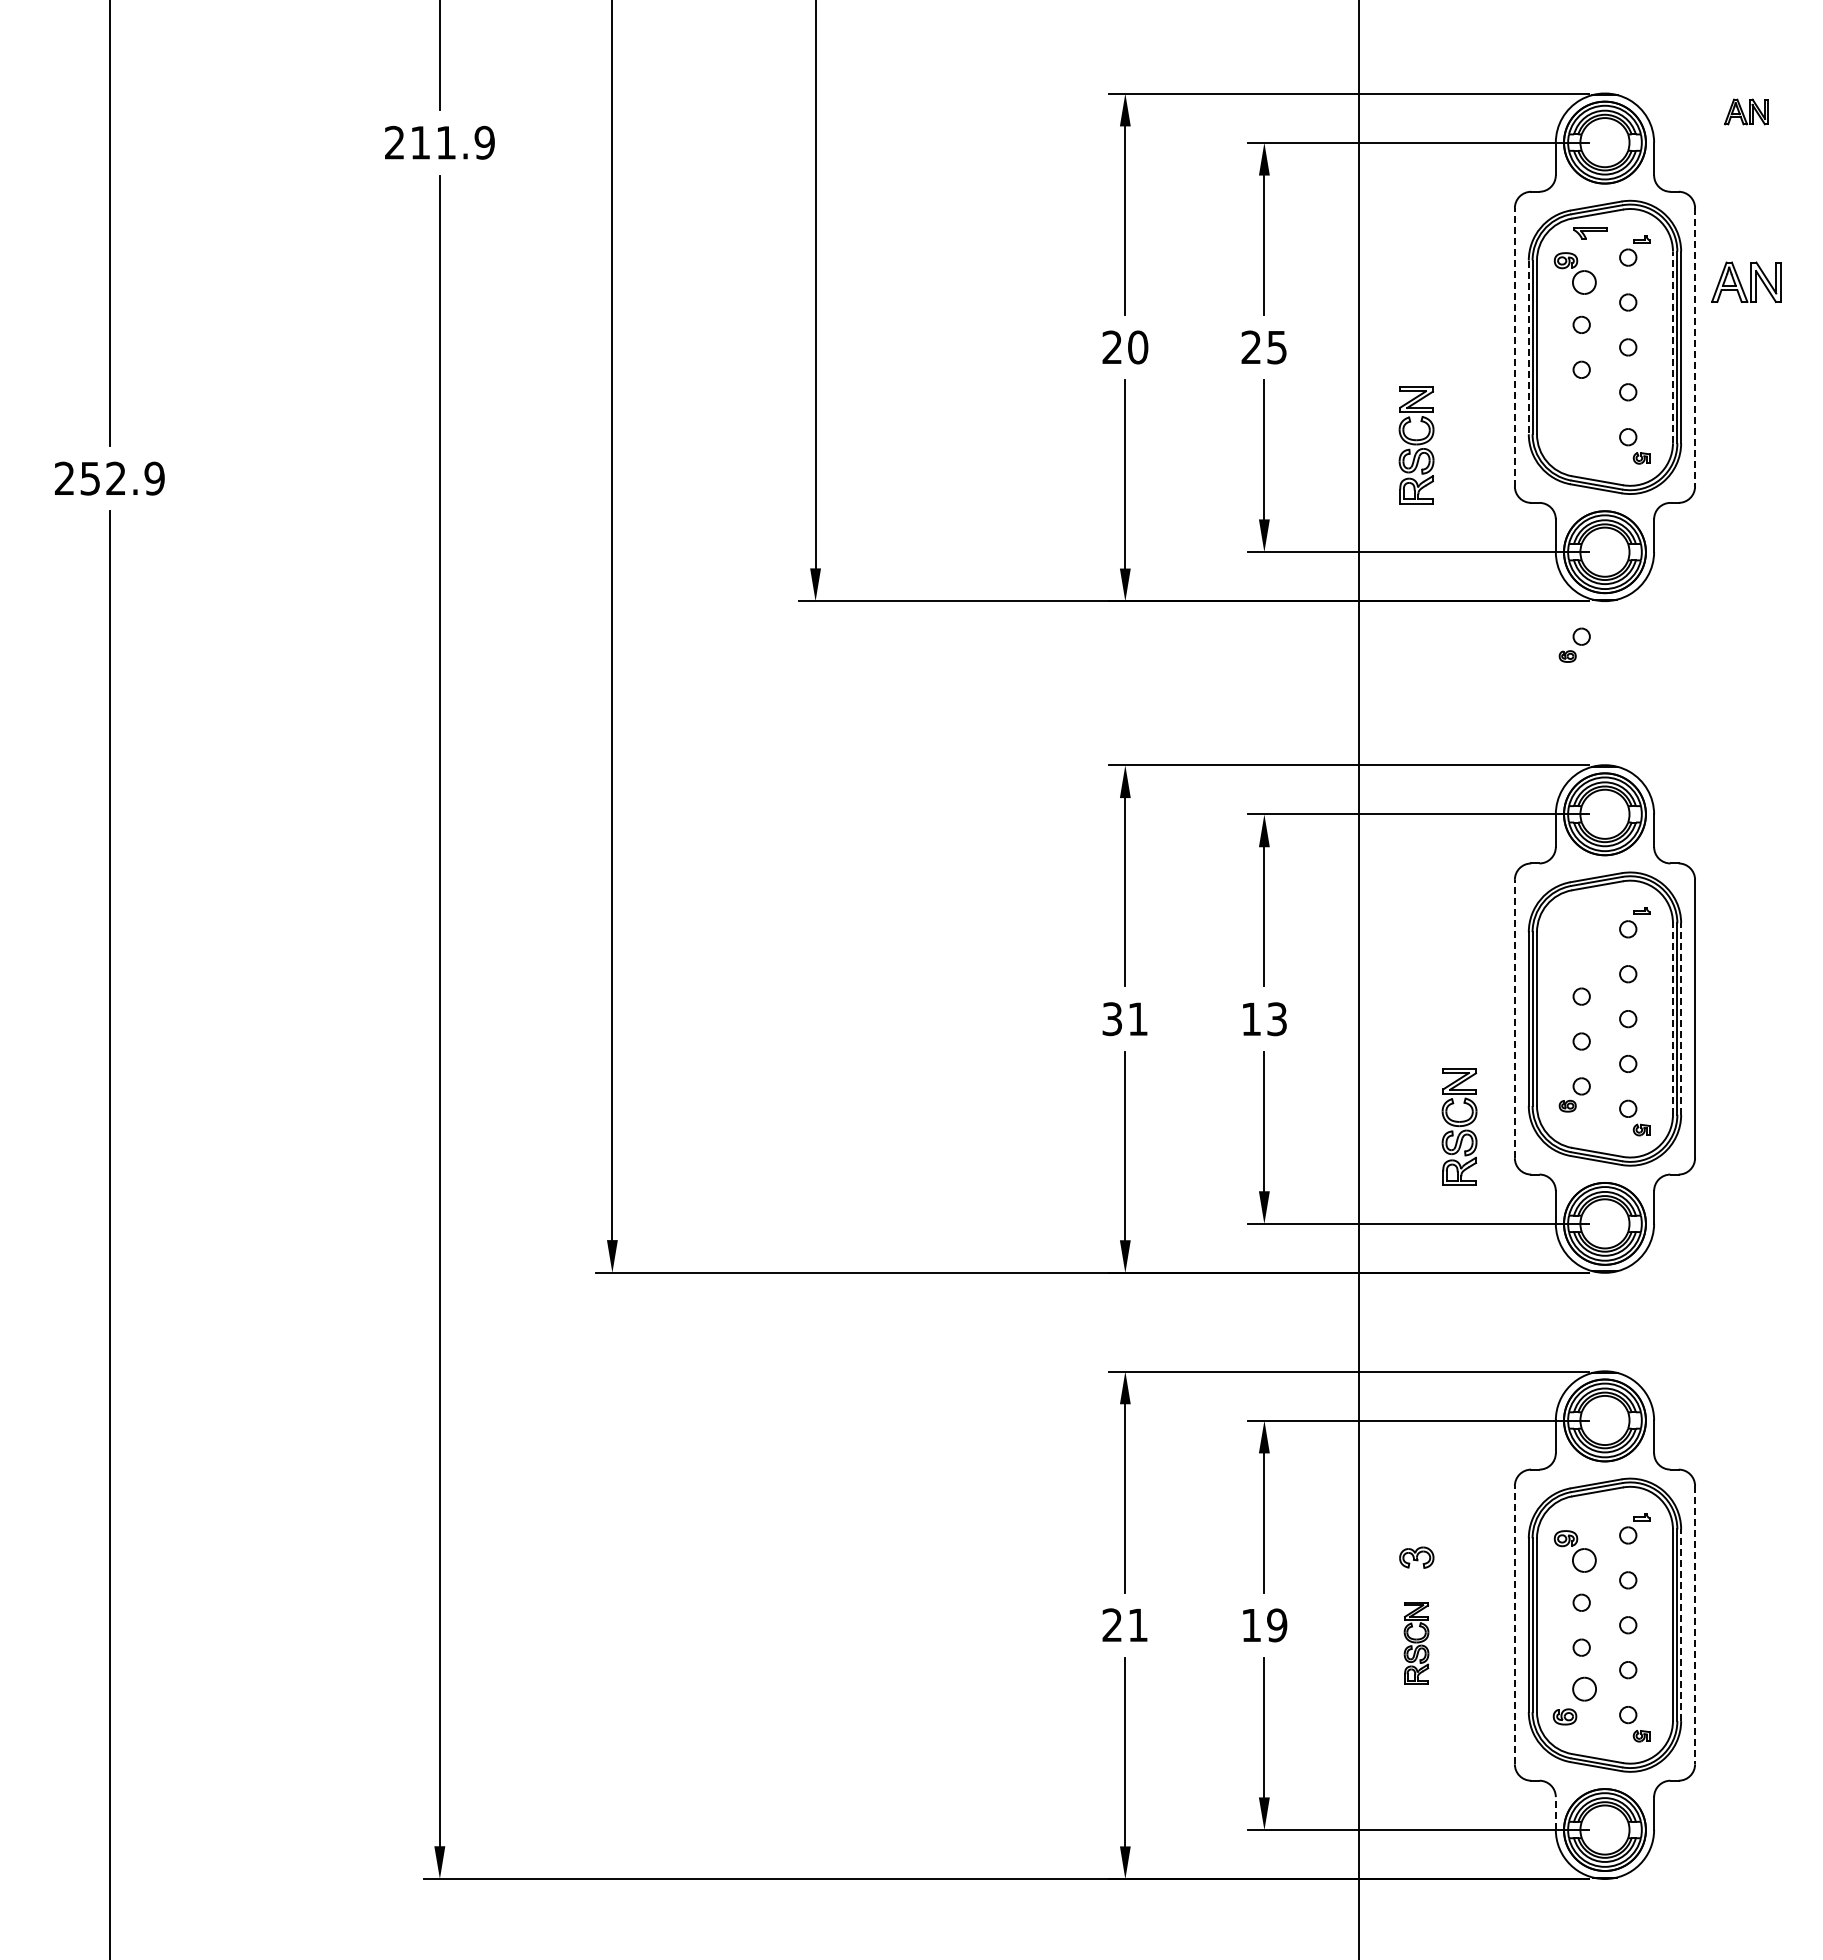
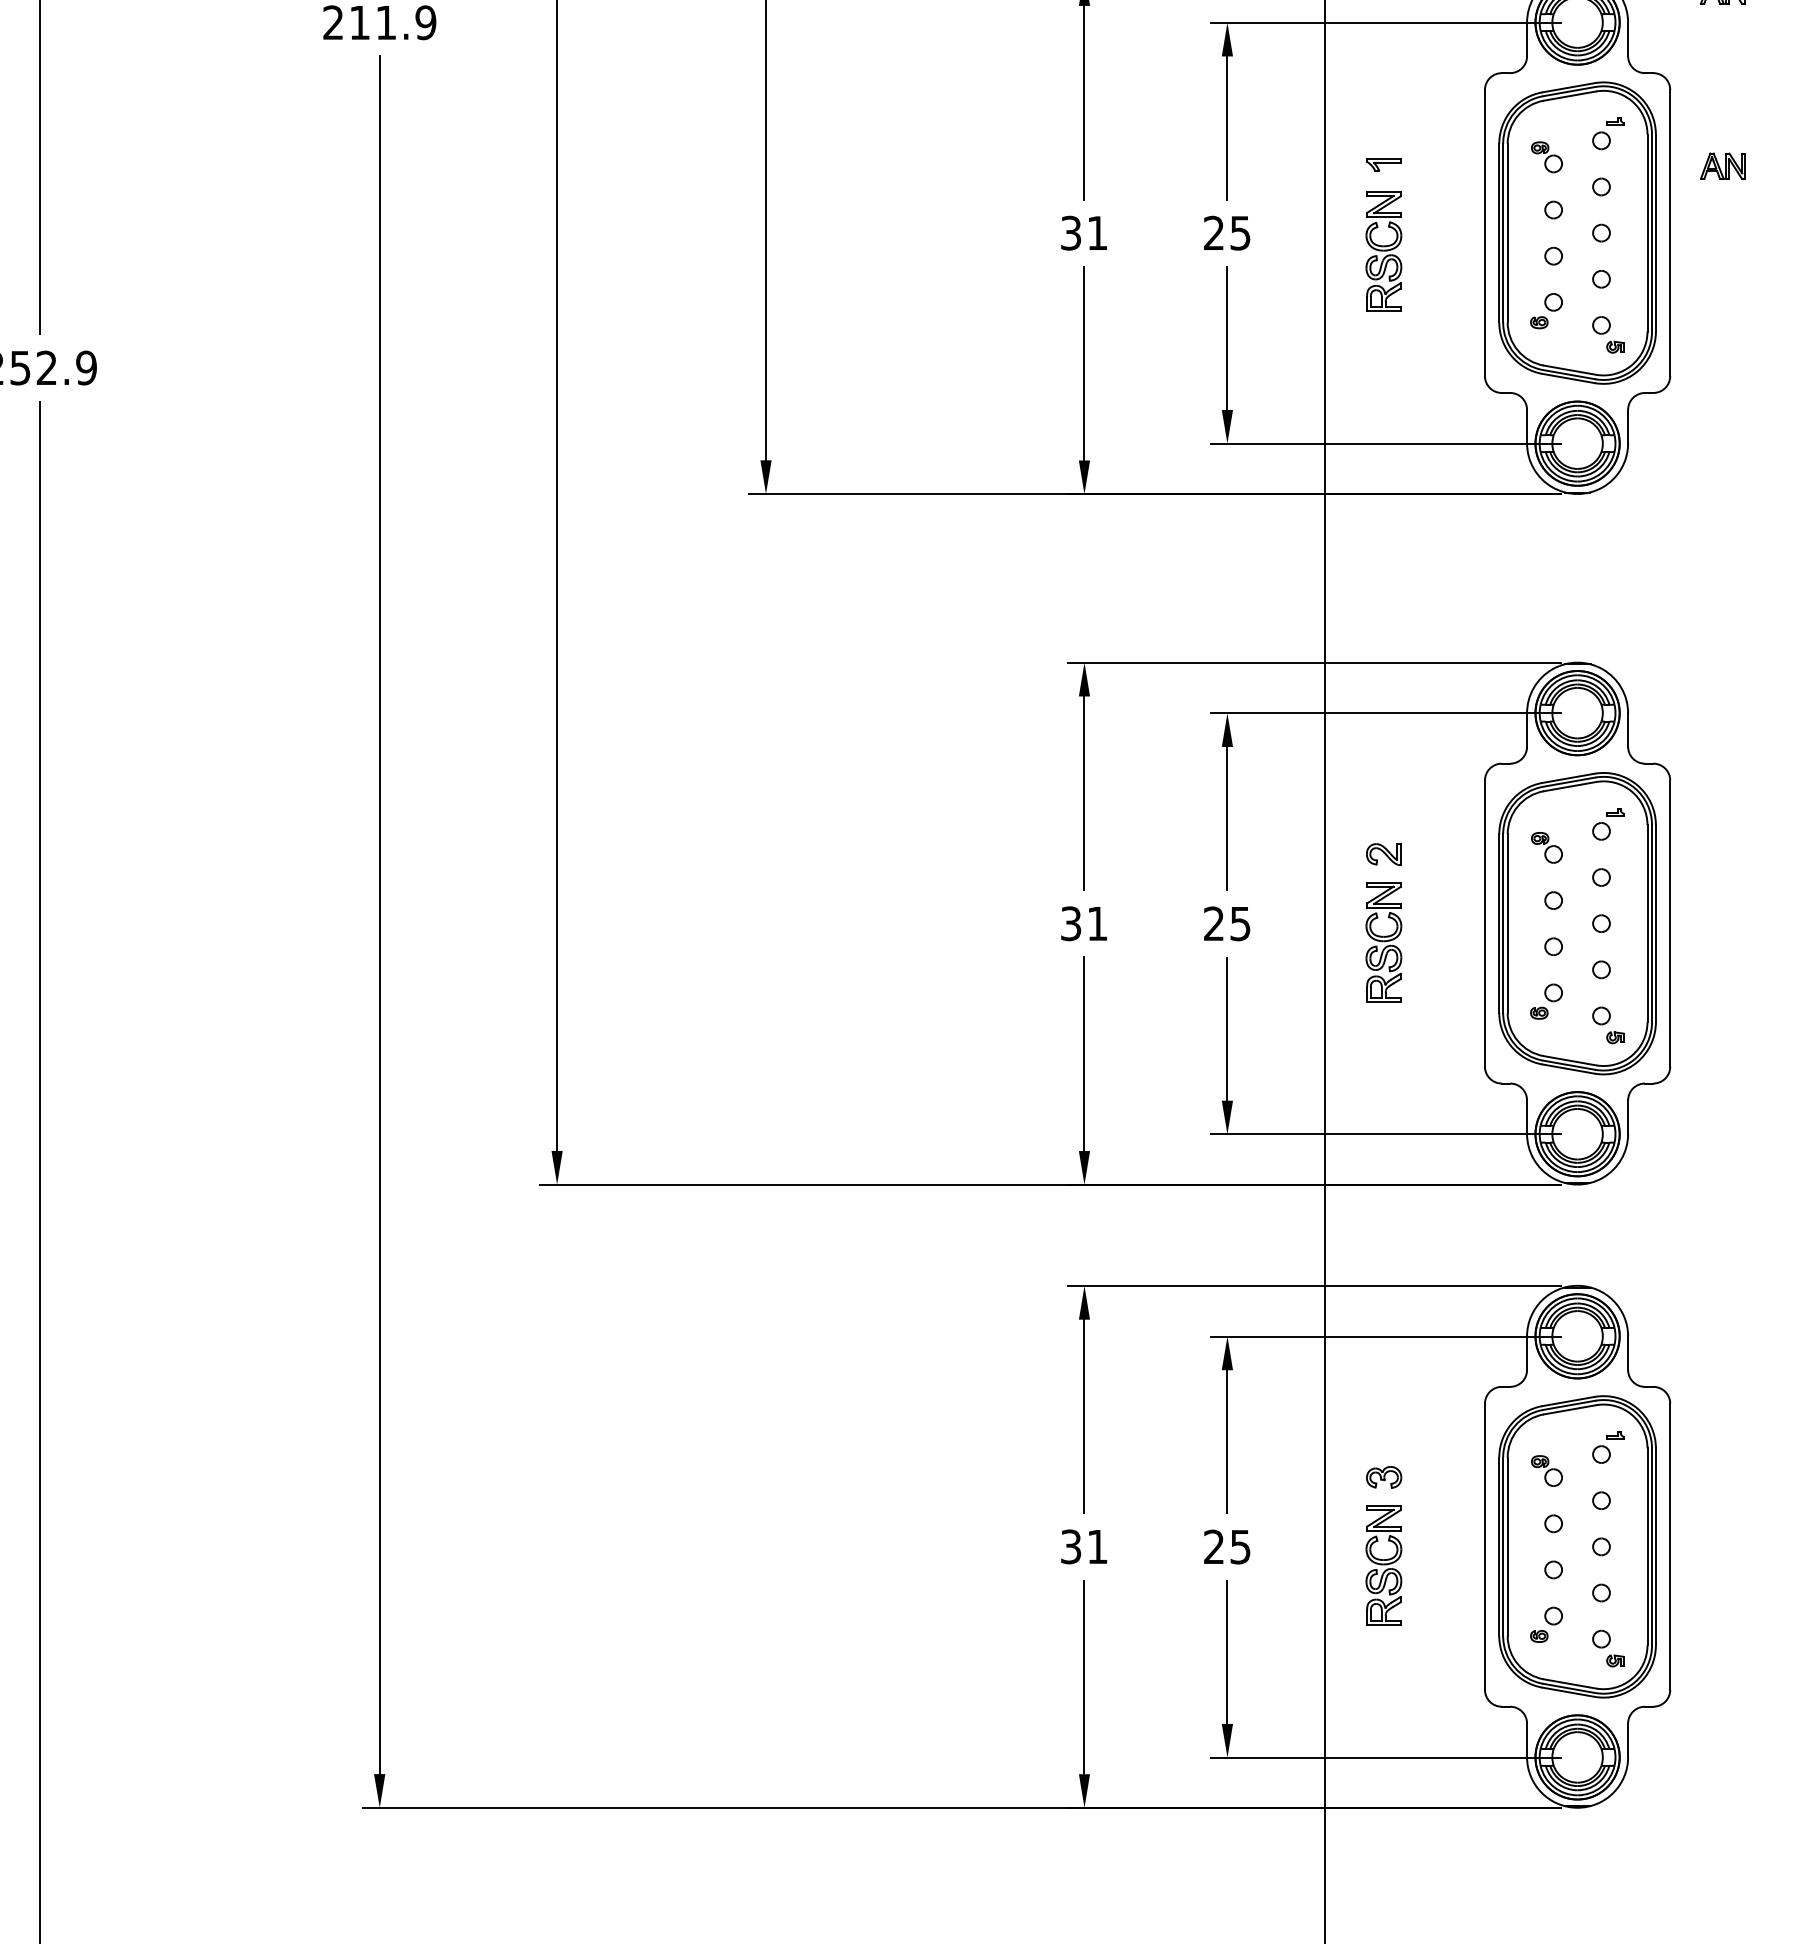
part: (1590, 233) -> (1383, 165), moved
part: (1574, 273) -> (1546, 157), size x0.71
part: (1746, 282) -> (1723, 166), size x0.62
line: (1514, 346) -> (1484, 232), dashed -> solid
text: (1125, 347) -> (1084, 233), 20 -> 31
line: (1528, 347) -> (1498, 233), dashed -> solid
line: (1672, 347) -> (1647, 233), dashed -> solid
line: (1695, 347) -> (1670, 233), dashed -> solid
part: (1416, 445) -> (1383, 251), moved
part: (1574, 644) -> (1546, 310), moved
part: (1574, 944) -> (1546, 847), added
part: (1416, 951) -> (1383, 854), added
text: (1263, 1018) -> (1226, 923), 13 -> 25
line: (1514, 1018) -> (1484, 923), dashed -> solid
line: (1672, 1019) -> (1647, 924), dashed -> solid
line: (1681, 1019) -> (1656, 924), dashed -> solid
part: (1459, 1126) -> (1383, 941), moved
part: (1574, 1551) -> (1546, 1471), size x0.71
line: (1514, 1624) -> (1484, 1546), dashed -> solid
text: (1112, 1625) -> (1071, 1547), 21 -> 31
text: (1264, 1625) -> (1227, 1547), 19 -> 25
line: (1681, 1625) -> (1656, 1547), dashed -> solid
line: (1695, 1625) -> (1670, 1547), dashed -> solid
part: (1416, 1642) -> (1383, 1564), size x1.43
part: (1574, 1700) -> (1546, 1624), size x0.71
line: (1555, 1812) -> (1526, 1739), dashed -> solid

